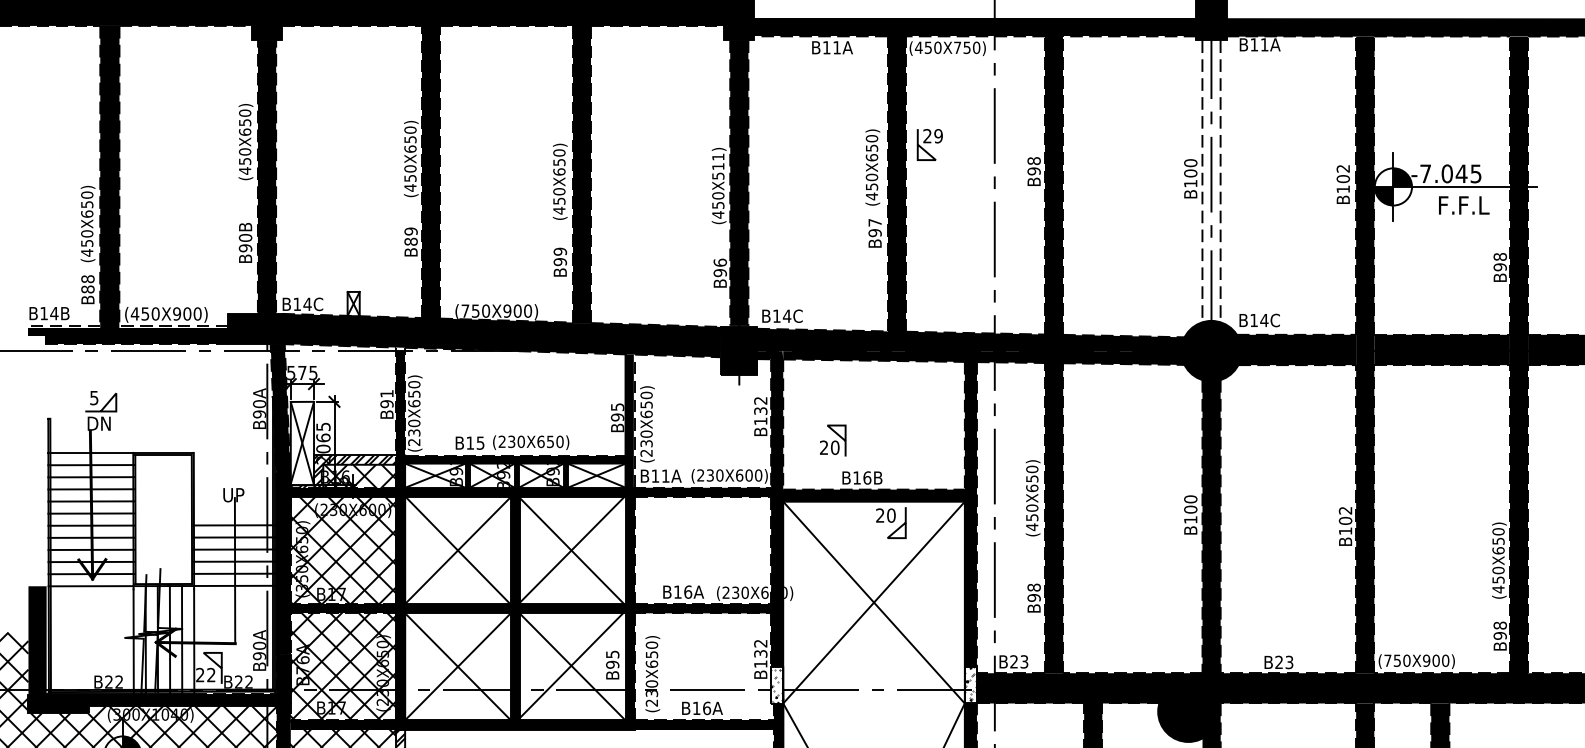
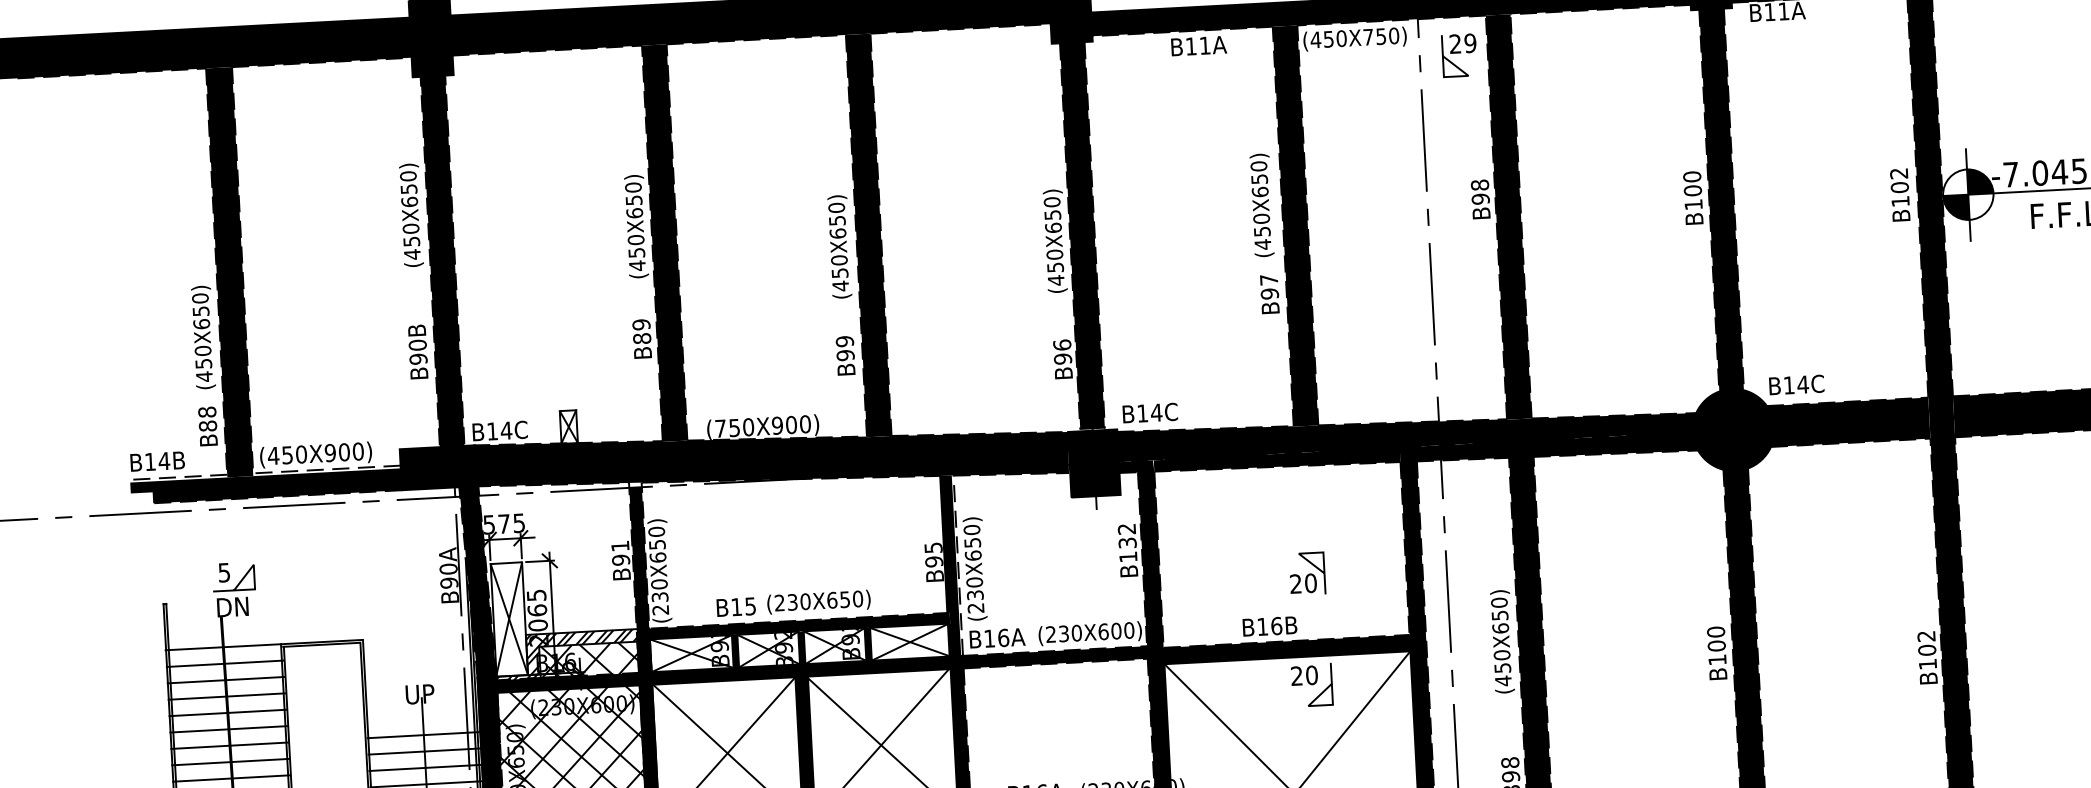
part: (929, 144) -> (1458, 55), moved
text: (718, 166) -> (1053, 214), (450X511) -> (450X650)
fill: (1211, 181) -> (1721, 200), added
part: (833, 440) -> (1308, 573), moved
text: (665, 475) -> (1003, 637), B11A -> B16A

